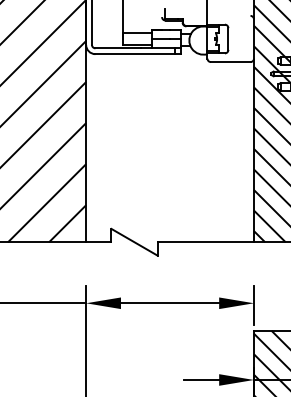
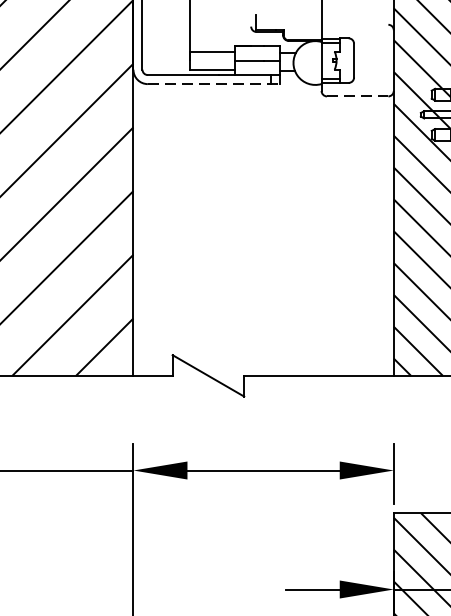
line: (138, 54) -> (214, 84), solid -> dashed
line: (230, 62) -> (357, 97), solid -> dashed

